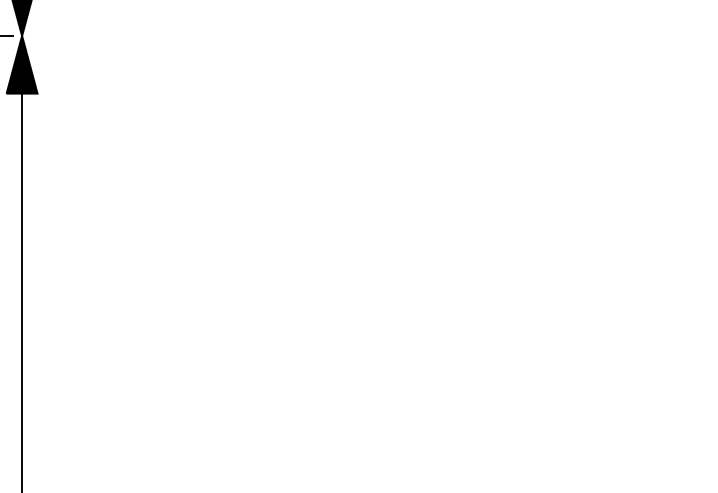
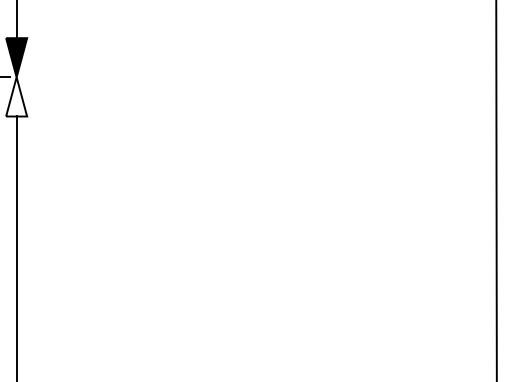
fill: (21, 64) -> (16, 96), removed

